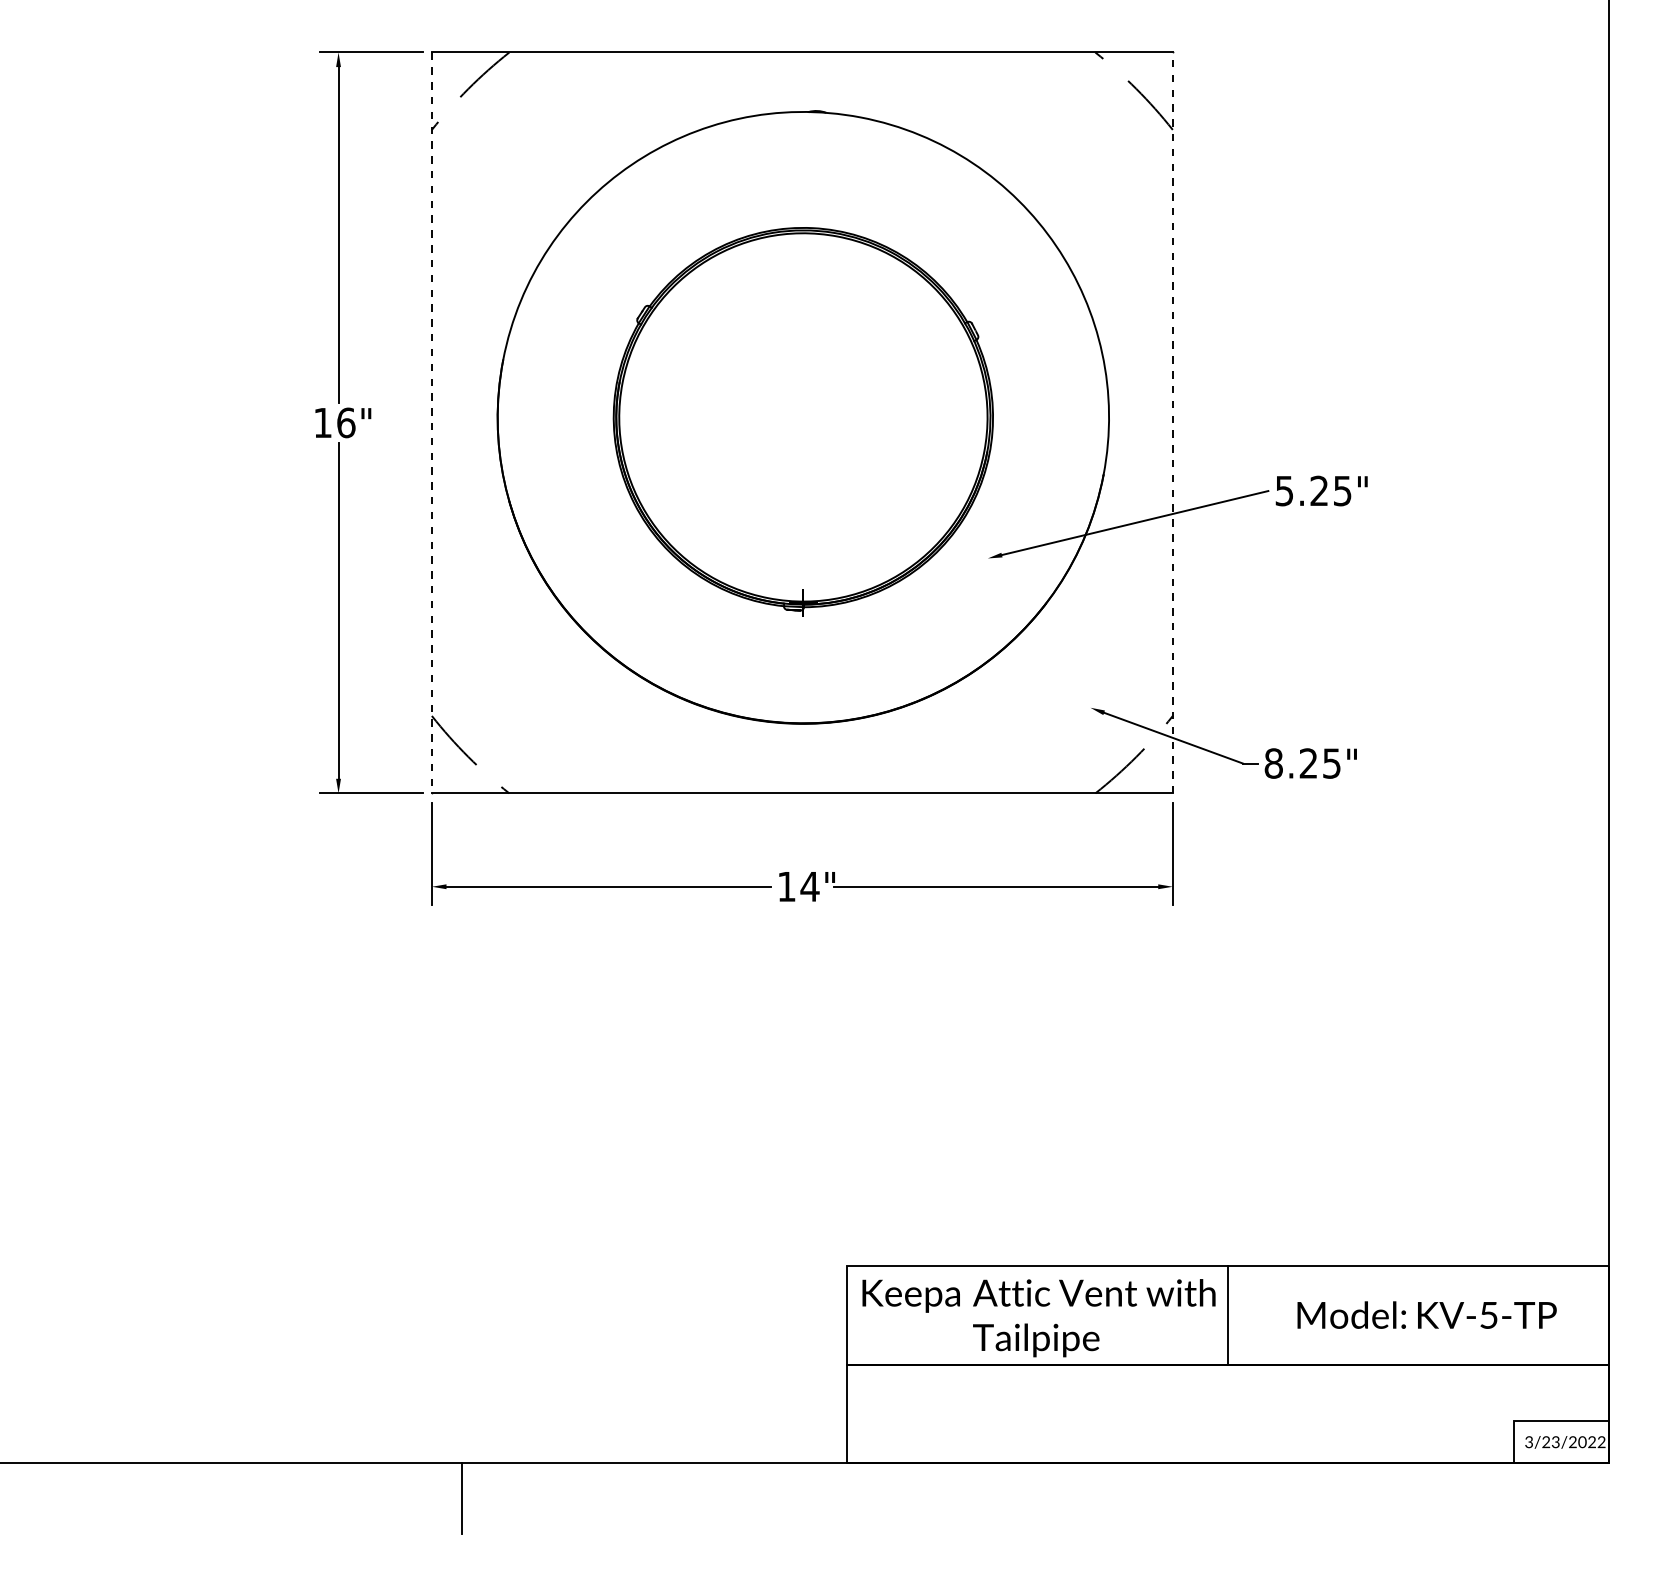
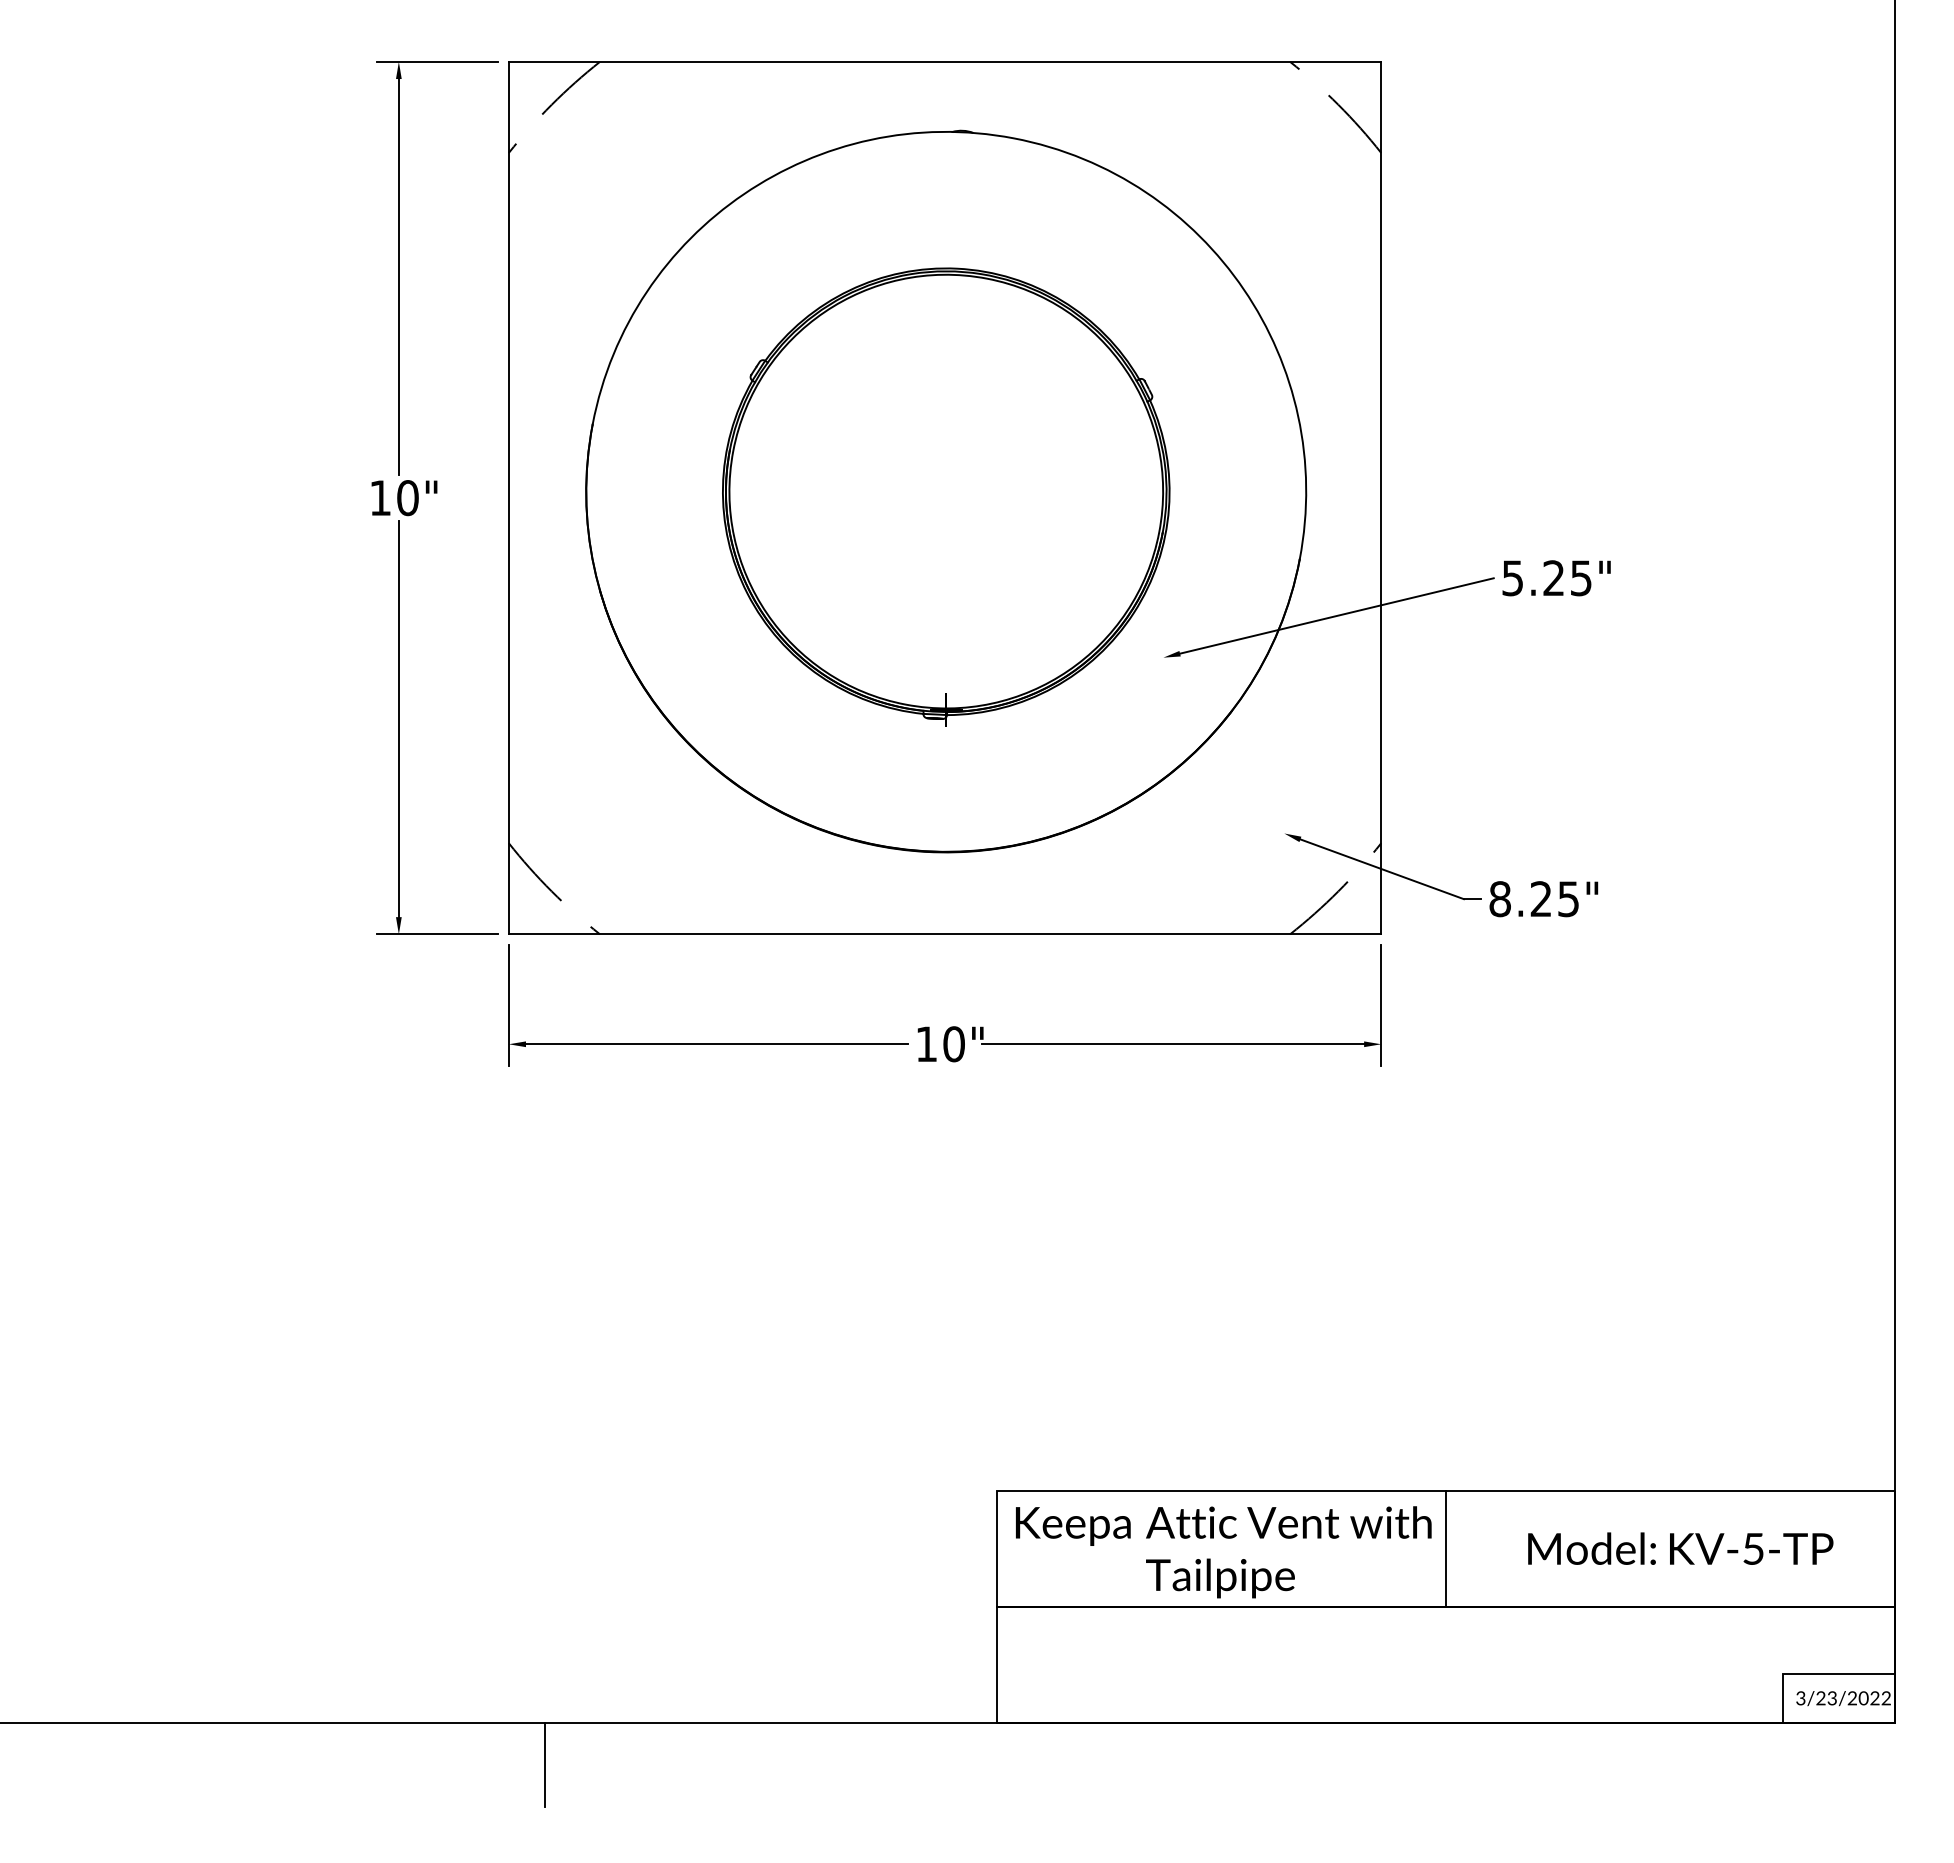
text: (345, 422) -> (407, 497), 16" -> 10"
line: (1173, 422) -> (1381, 497), dashed -> solid
line: (431, 423) -> (508, 498), dashed -> solid
text: (809, 886) -> (953, 1044), 14" -> 10"

